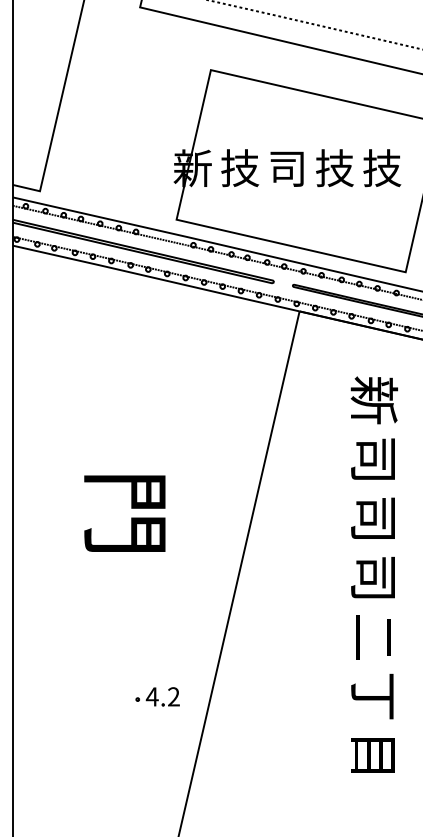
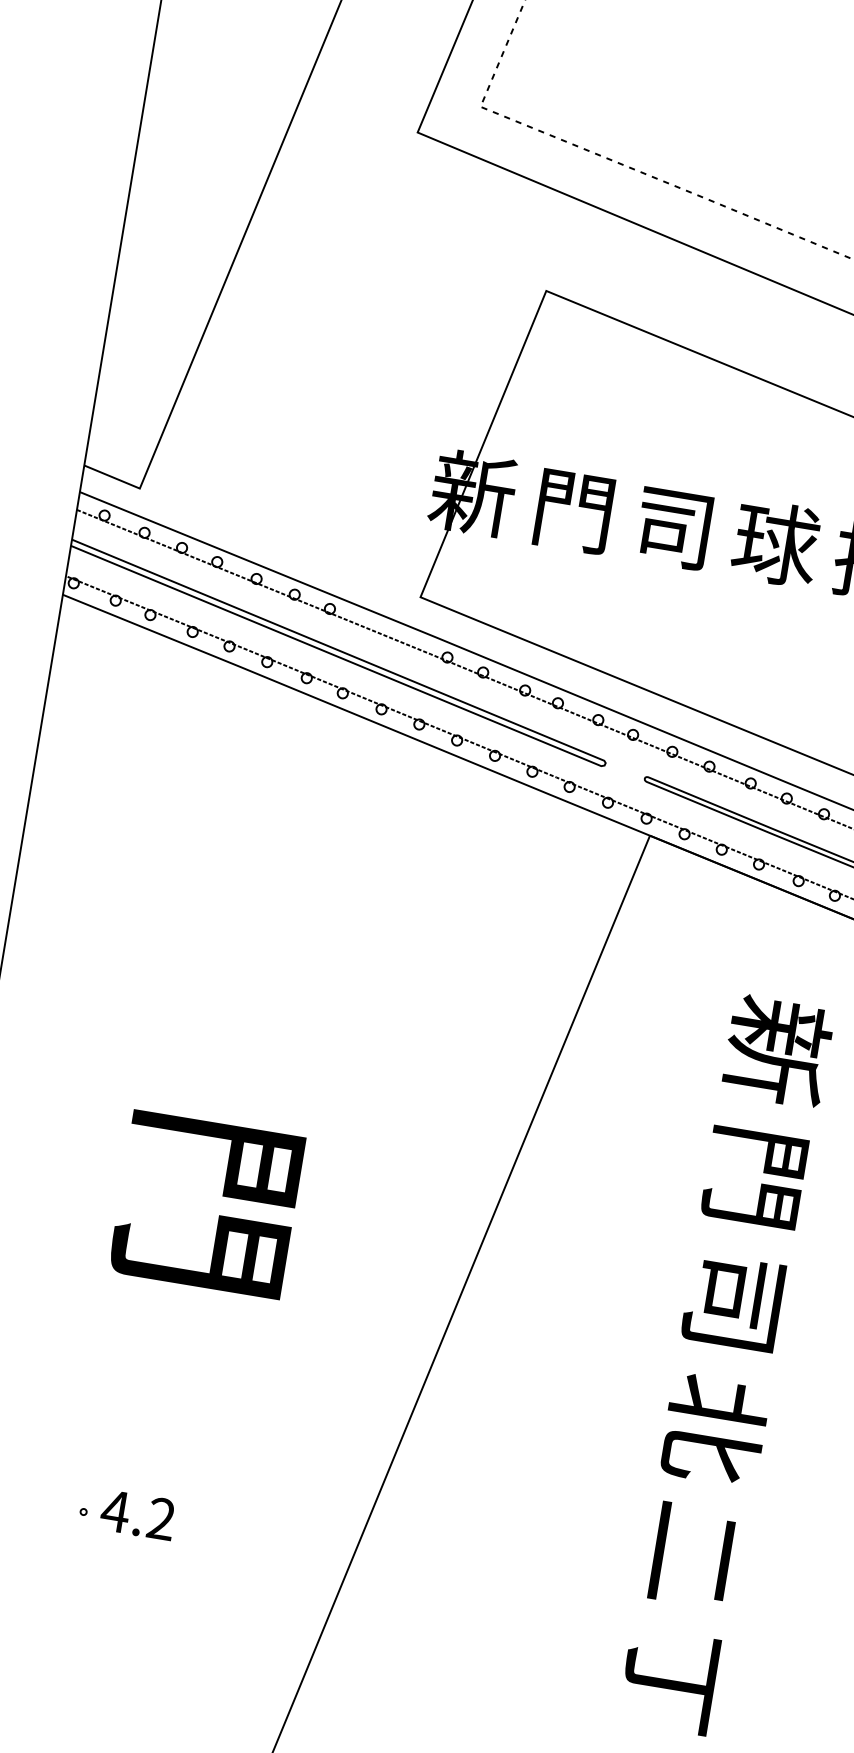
text: (240, 168) -> (574, 510), 技 -> 門
text: (334, 168) -> (774, 543), 技 -> 球
text: (372, 459) -> (752, 1176), 司 -> 門
text: (374, 578) -> (715, 1430), 司 -> 北
part: (157, 696) -> (126, 1512), moved

